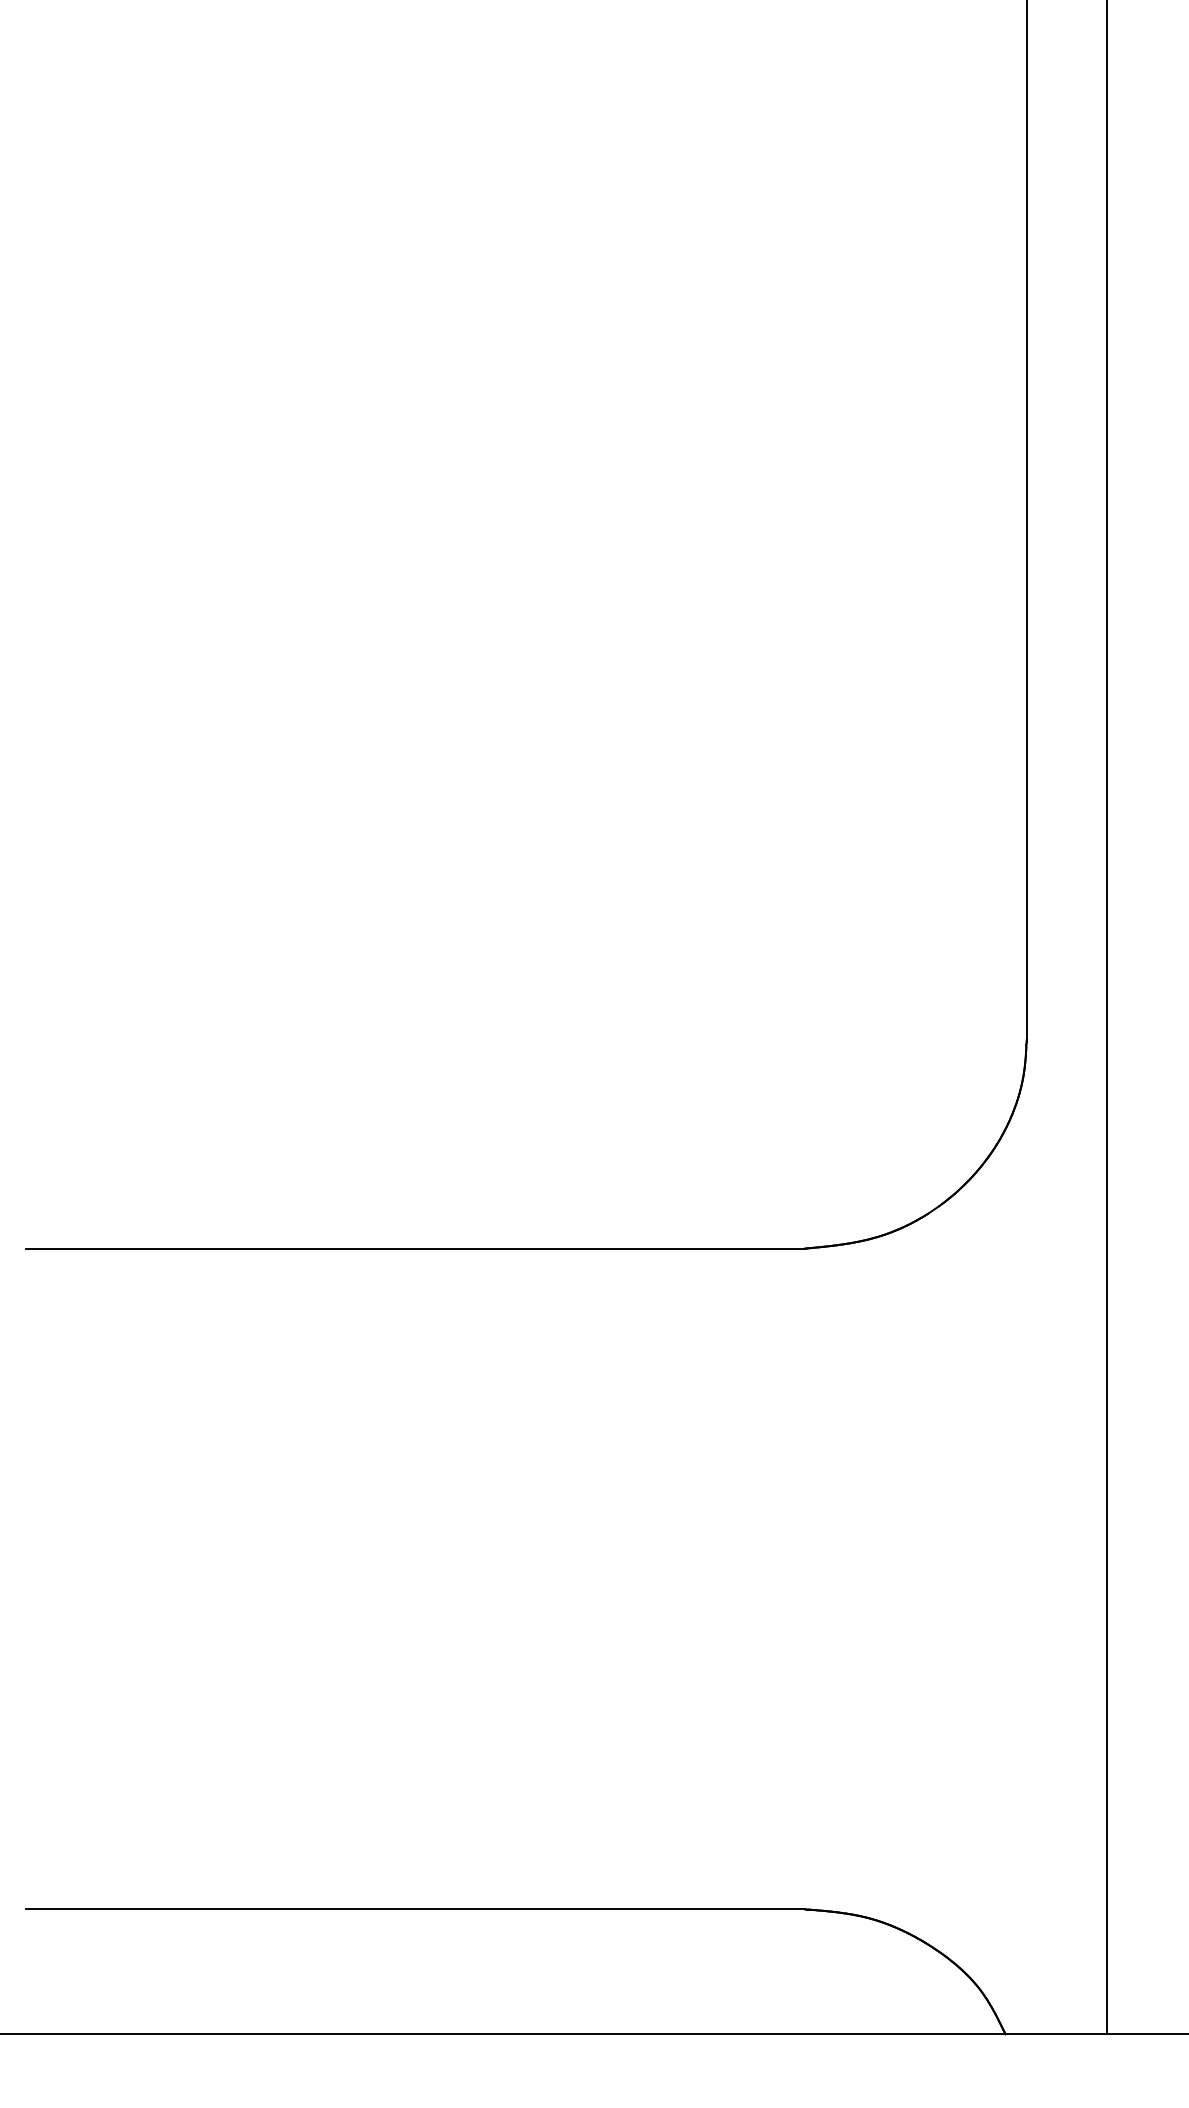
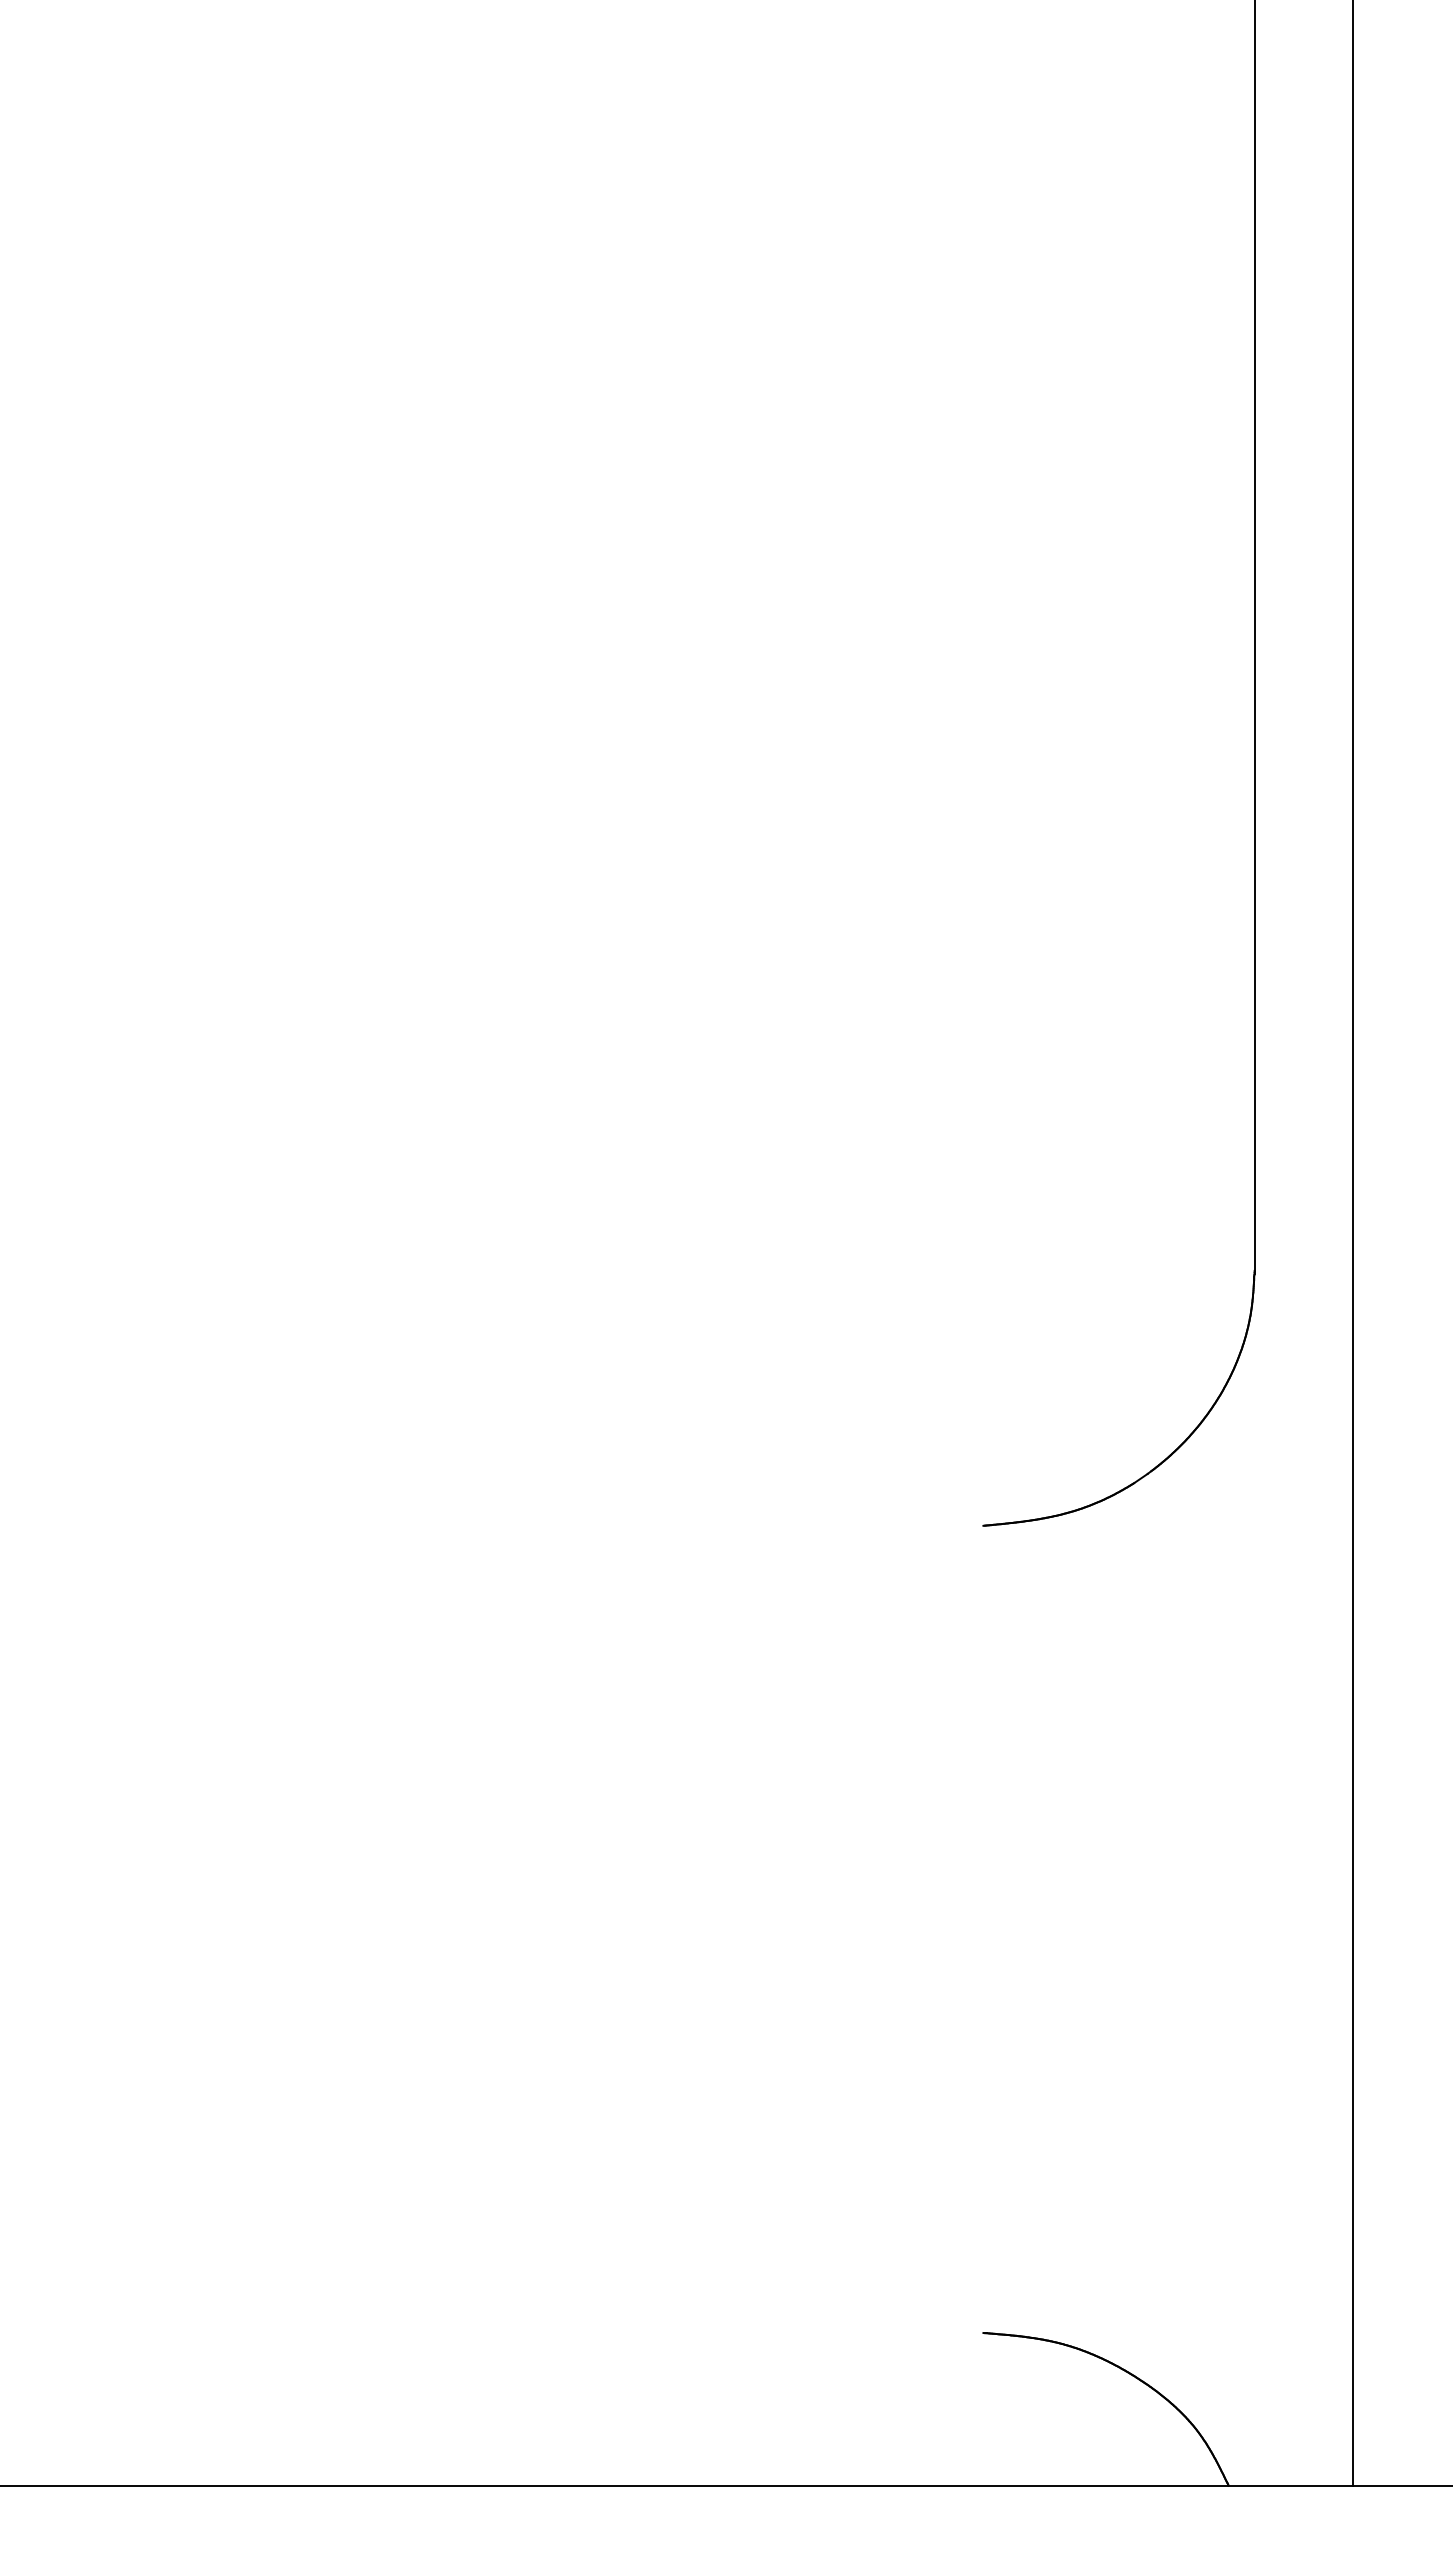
line: (415, 1248) -> (507, 1525), removed
line: (415, 1908) -> (507, 2332), removed

